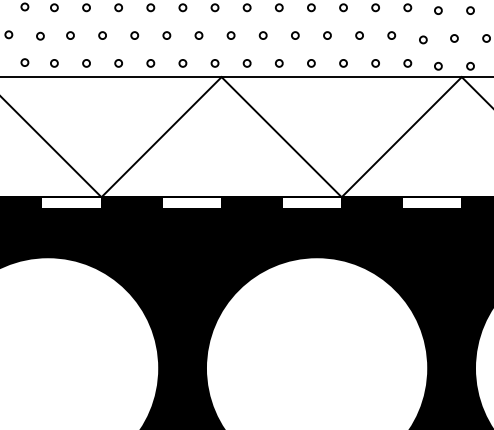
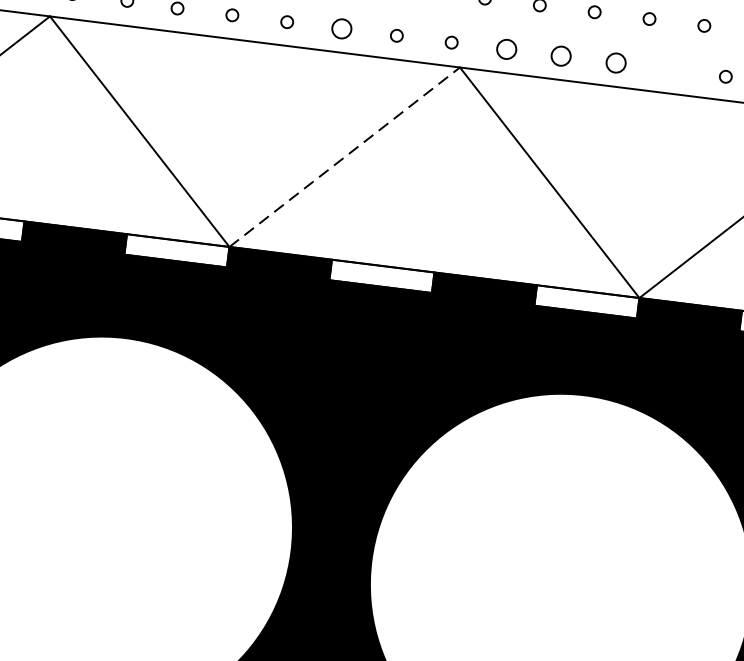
circle: (150, 63) -> (341, 29), size x1.6
circle: (246, 63) -> (505, 49), size x1.6
circle: (279, 63) -> (561, 56), size x1.6
circle: (311, 63) -> (616, 63), size x1.6
circle: (343, 63) -> (670, 70), removed
line: (161, 137) -> (344, 157), solid -> dashed

